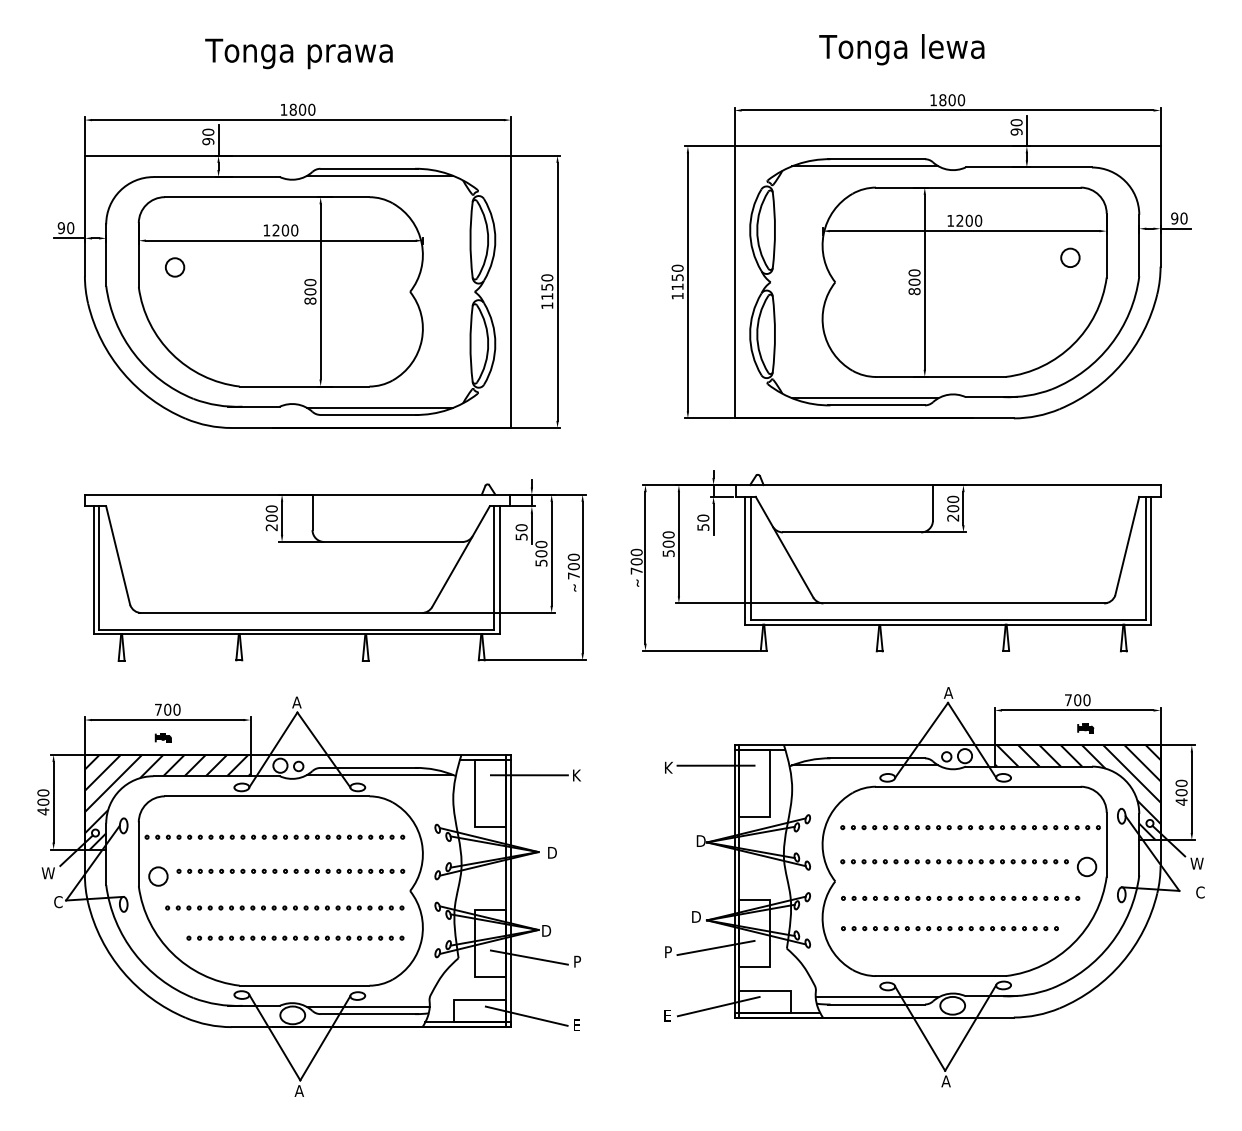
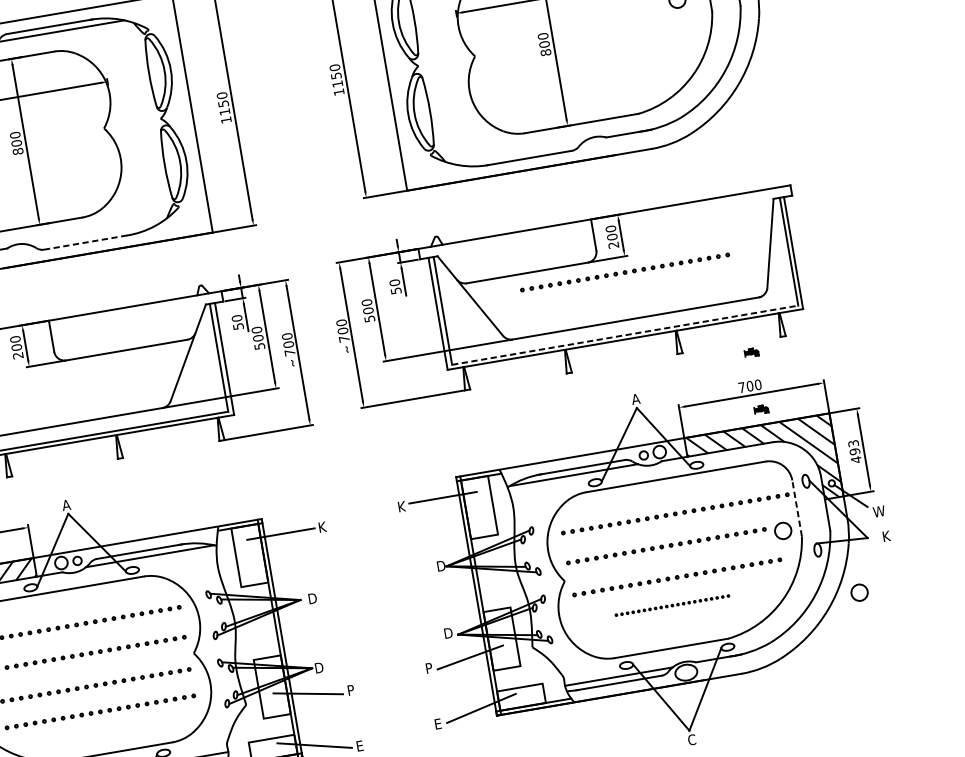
line: (865, 398) -> (518, 153), removed
line: (379, 407) -> (94, 234), removed
line: (369, 414) -> (86, 241), solid -> dashed
part: (960, 549) -> (624, 271), added
line: (948, 619) -> (624, 334), solid -> dashed
part: (1085, 663) -> (751, 352), added
text: (1181, 787) -> (854, 447), 400 -> 493
line: (1106, 844) -> (796, 508), solid -> dashed
text: (1200, 892) -> (886, 536), C -> K
part: (949, 928) -> (671, 605), size x0.6
circle: (1160, 949) -> (859, 592), added
text: (945, 1081) -> (691, 740), A -> C

